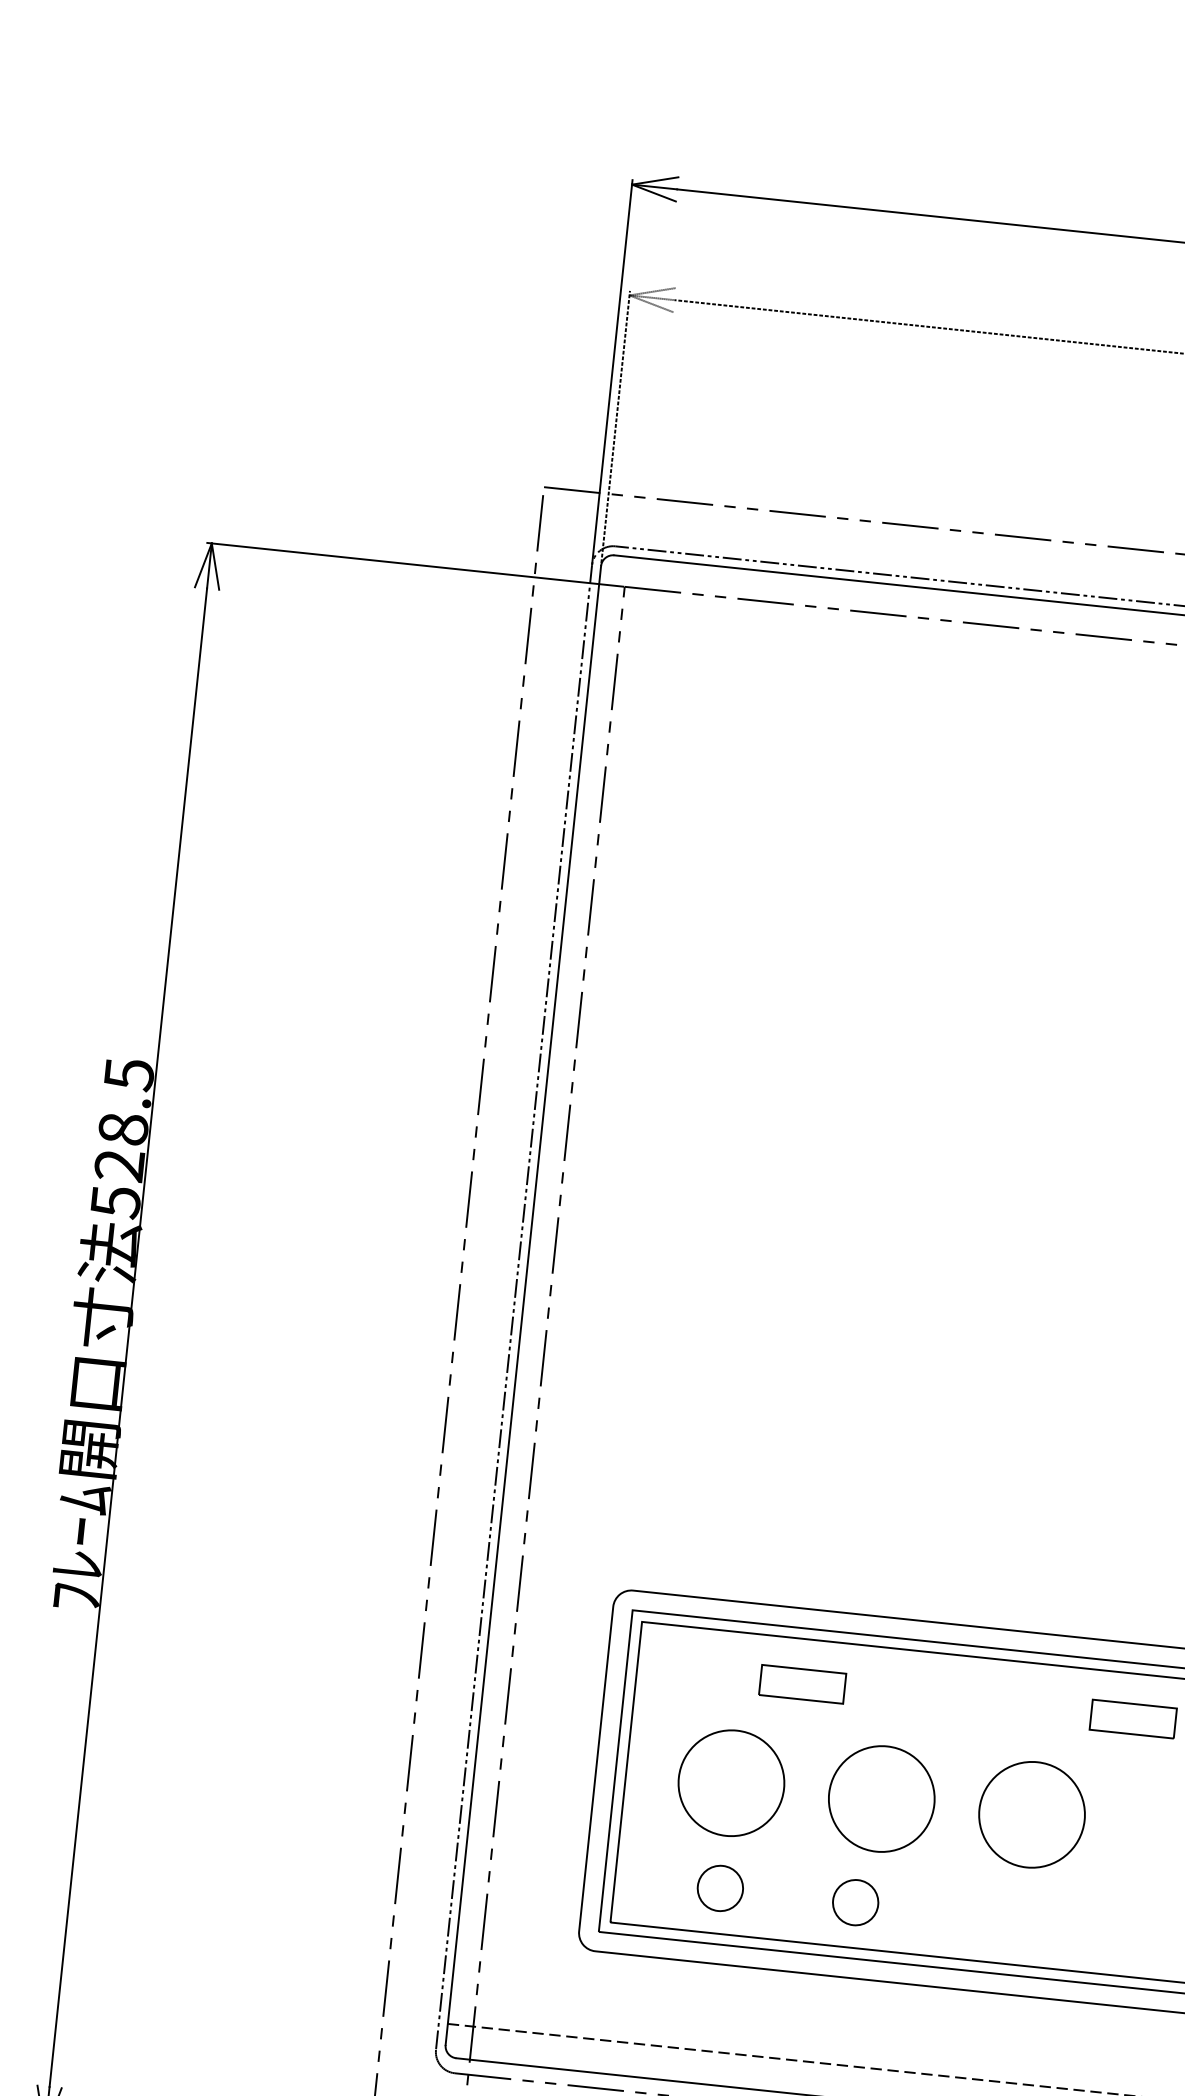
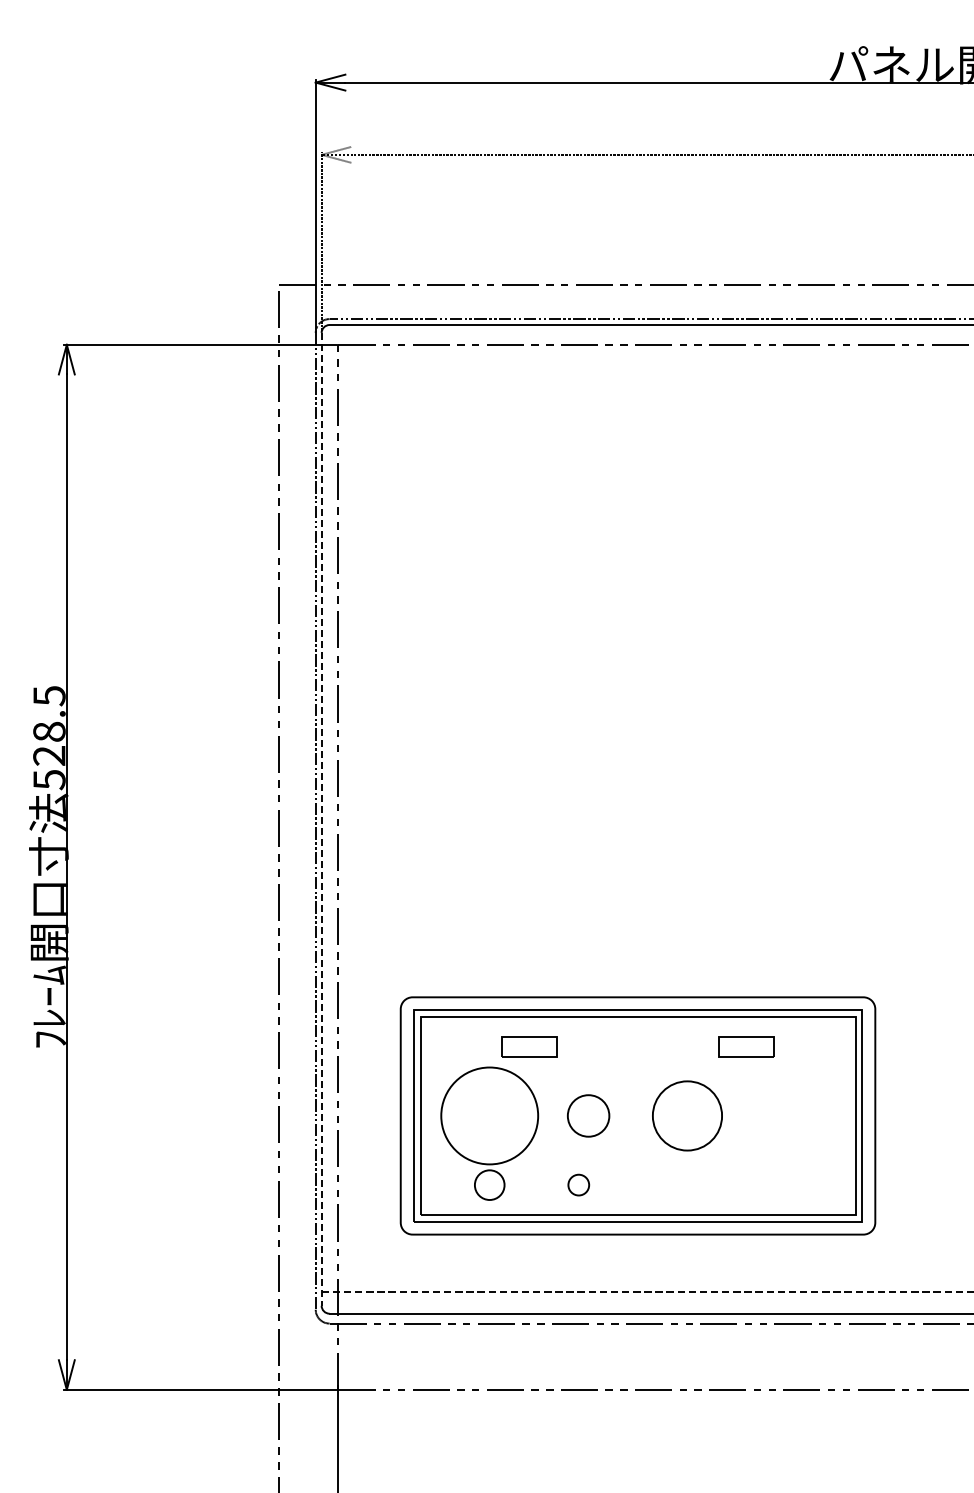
line: (523, 1305) -> (321, 819), solid -> dashed
circle: (731, 1782) -> (489, 1115), size x1.4
circle: (881, 1798) -> (588, 1115), size x0.6
circle: (855, 1901) -> (578, 1184), size x0.7

